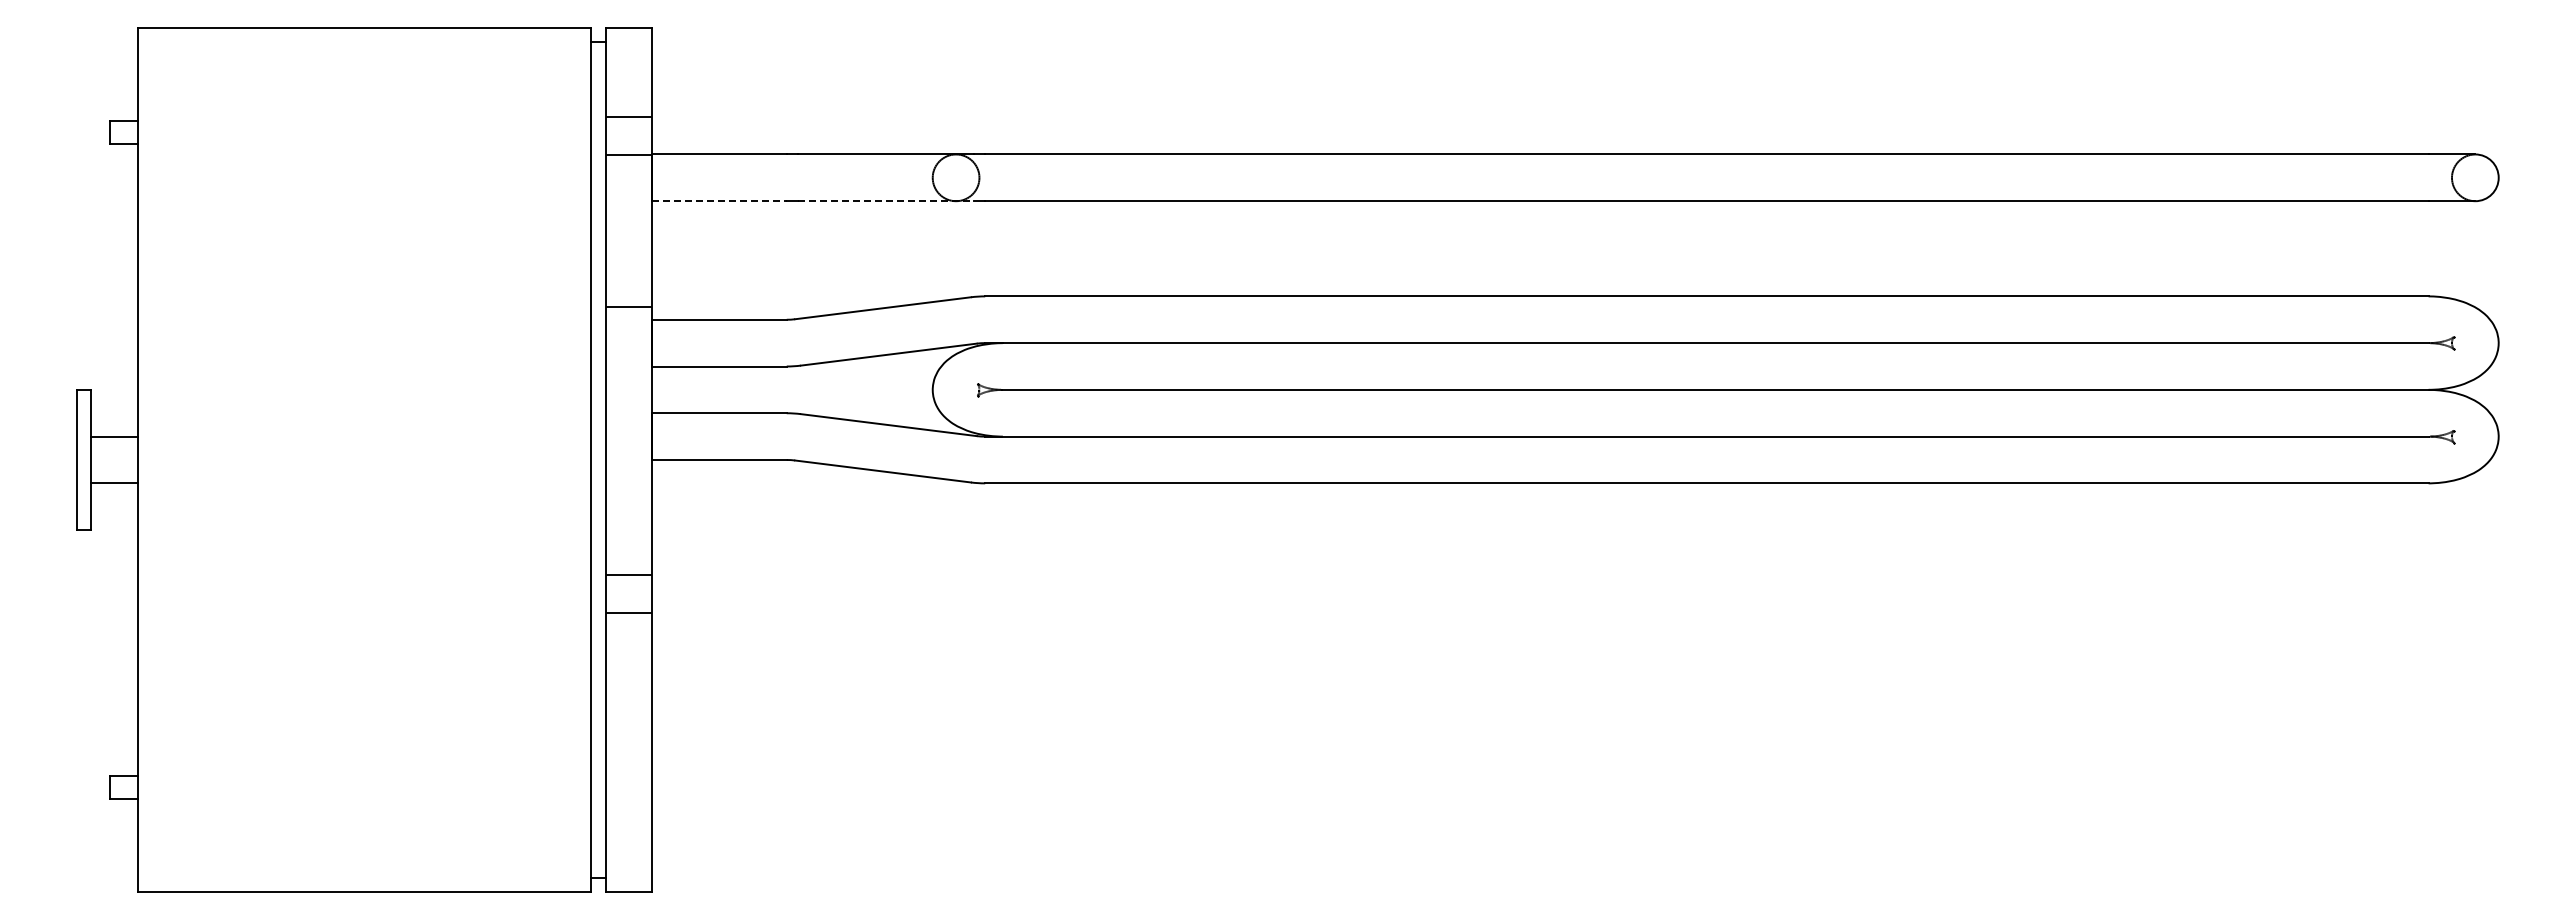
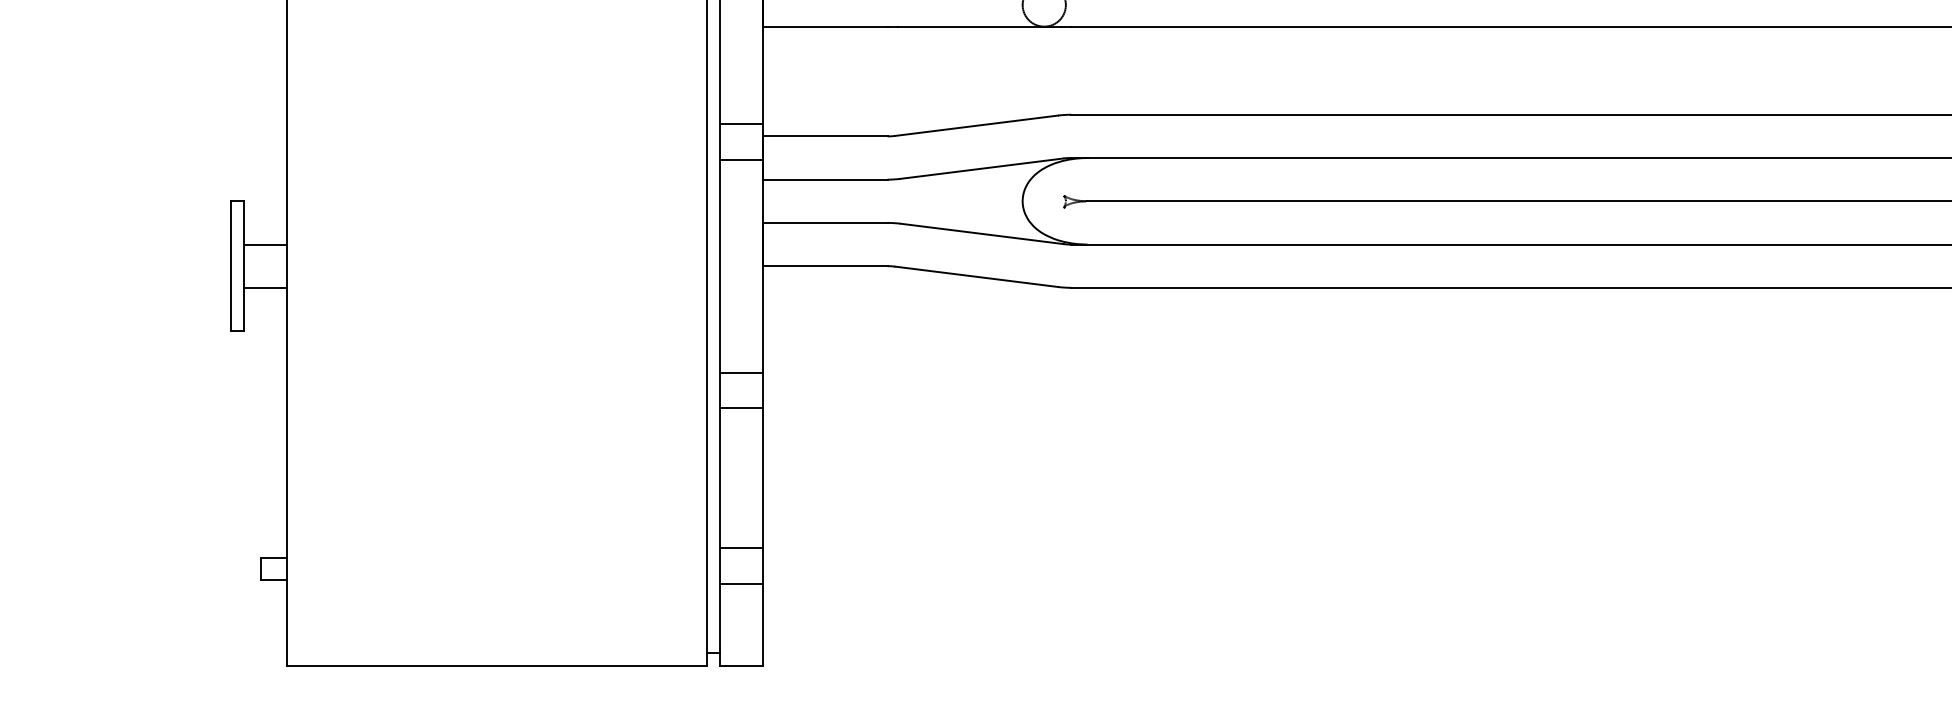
line: (719, 201) -> (825, 26), dashed -> solid
line: (885, 201) -> (978, 26), dashed -> solid
line: (628, 345) -> (741, 160), added
line: (628, 764) -> (741, 548), added
line: (628, 803) -> (741, 584), added

